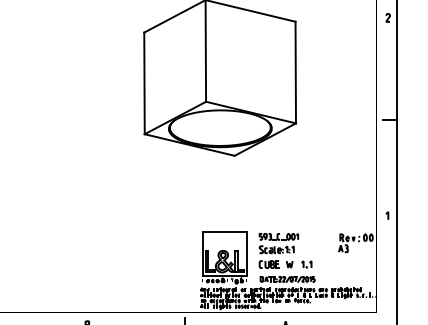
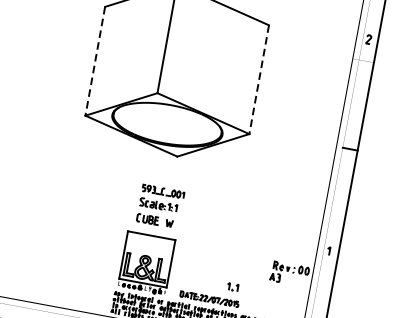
line: (295, 72) -> (258, 79), solid -> dashed
line: (144, 83) -> (95, 61), solid -> dashed
part: (278, 250) -> (160, 206), moved

